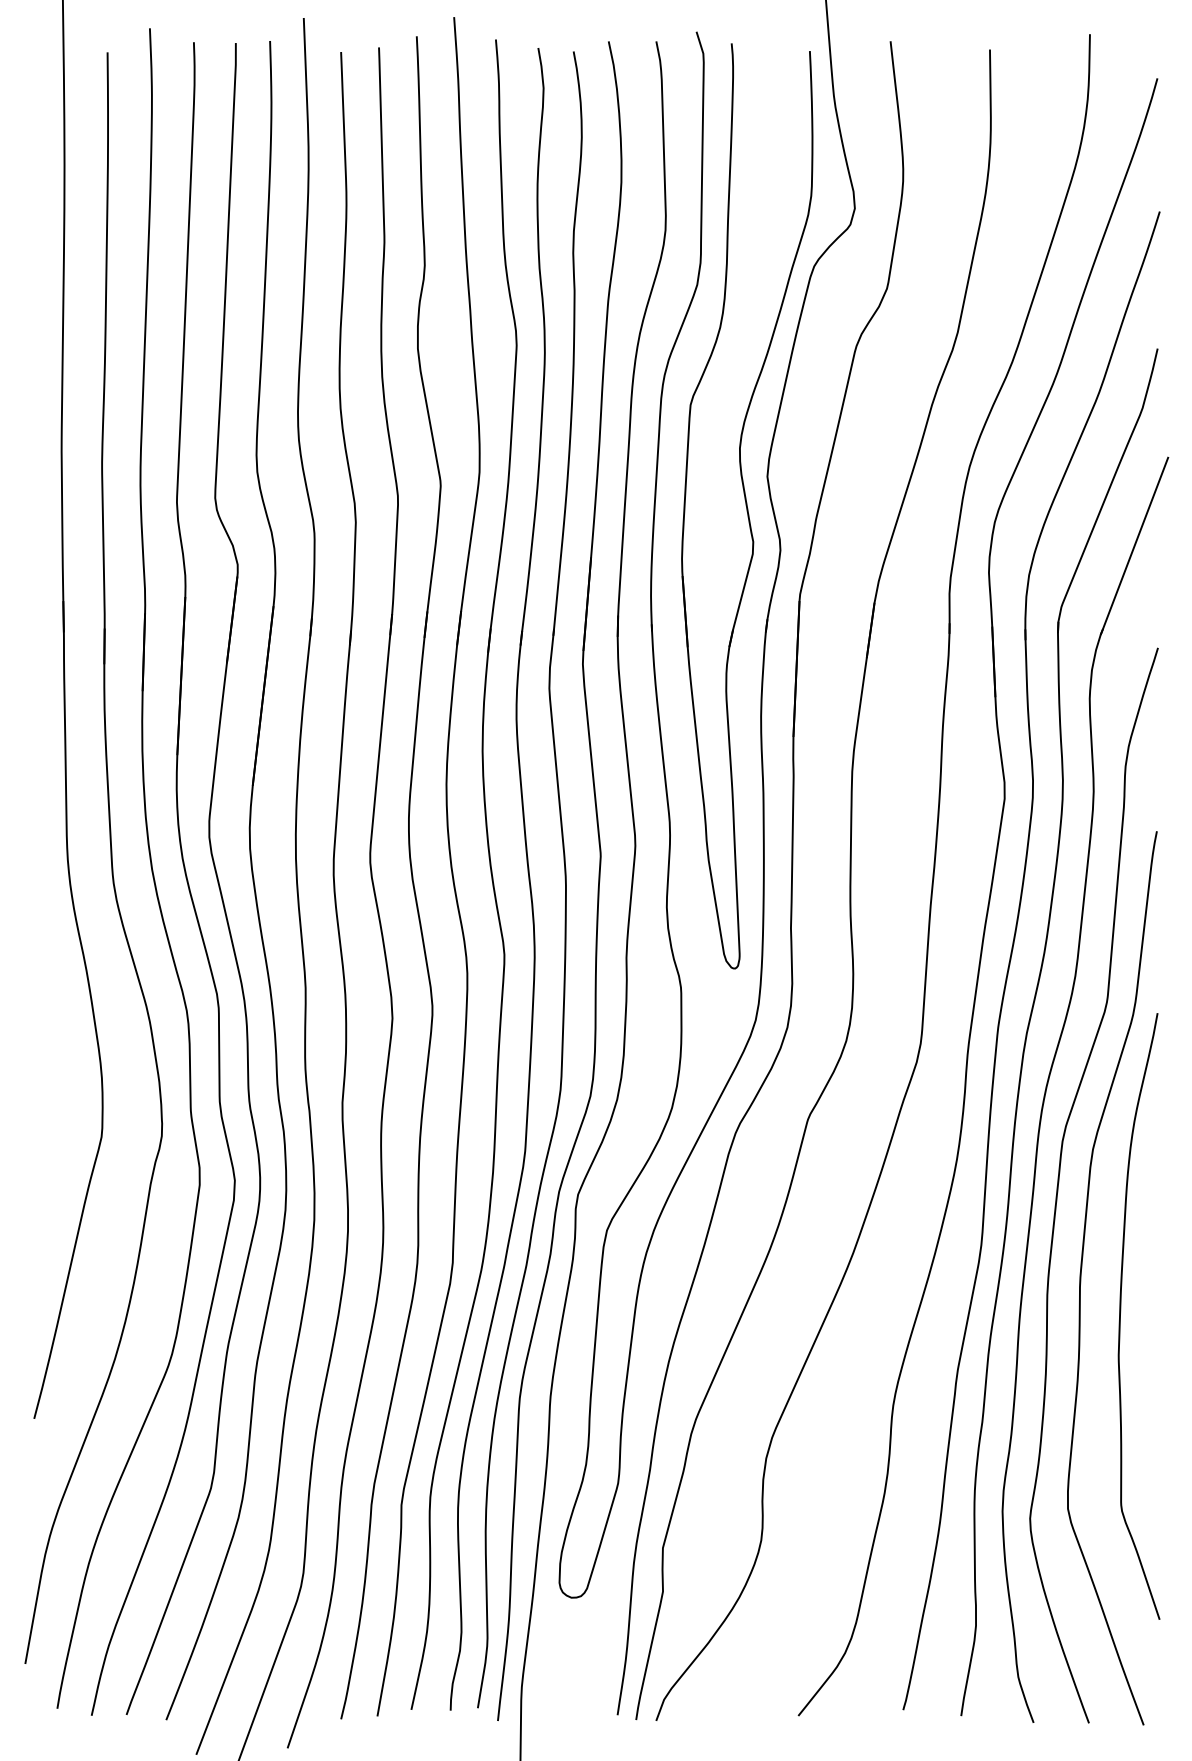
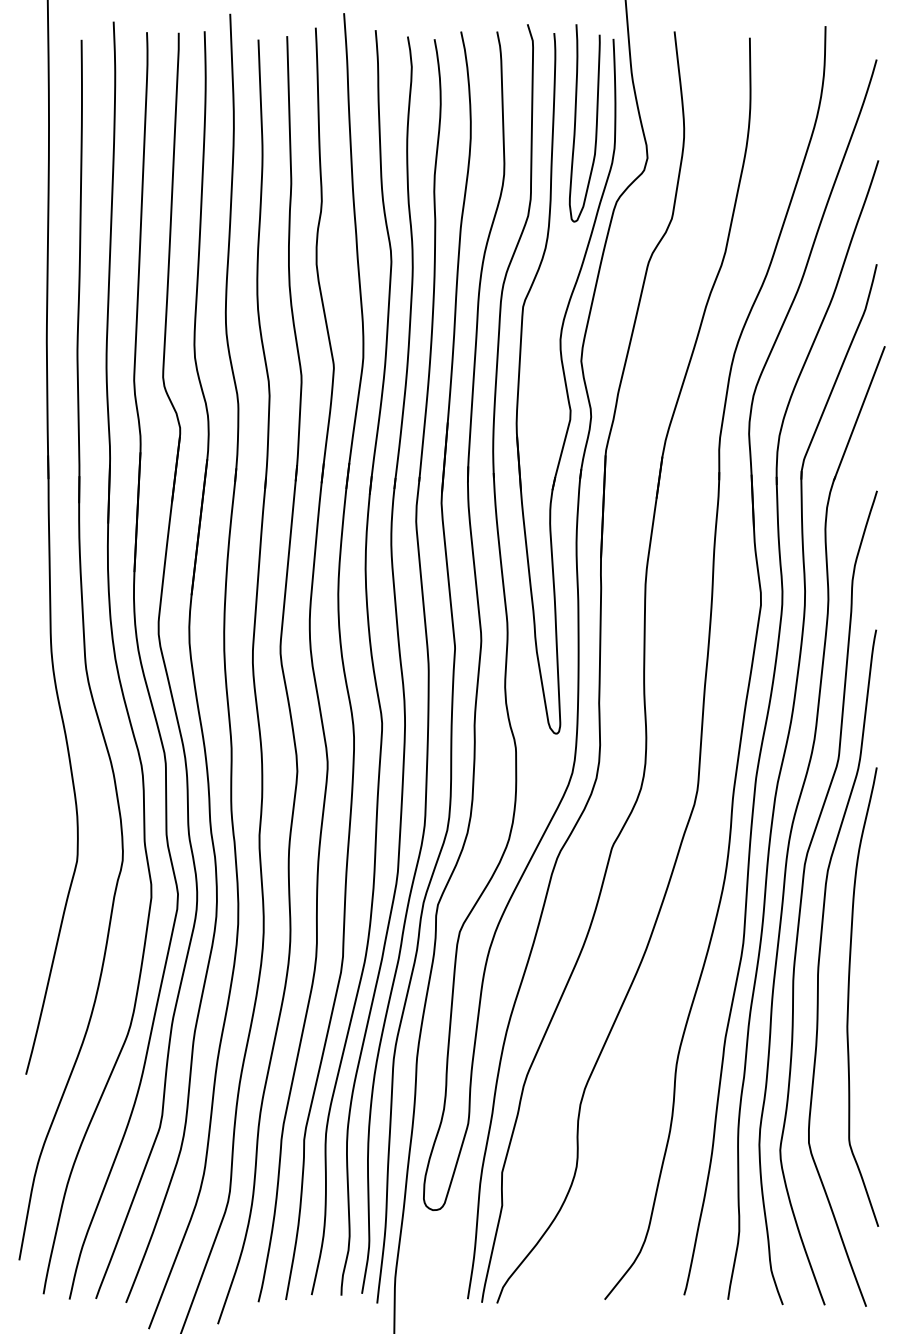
curve: (760, 162) -> (576, 123), added

